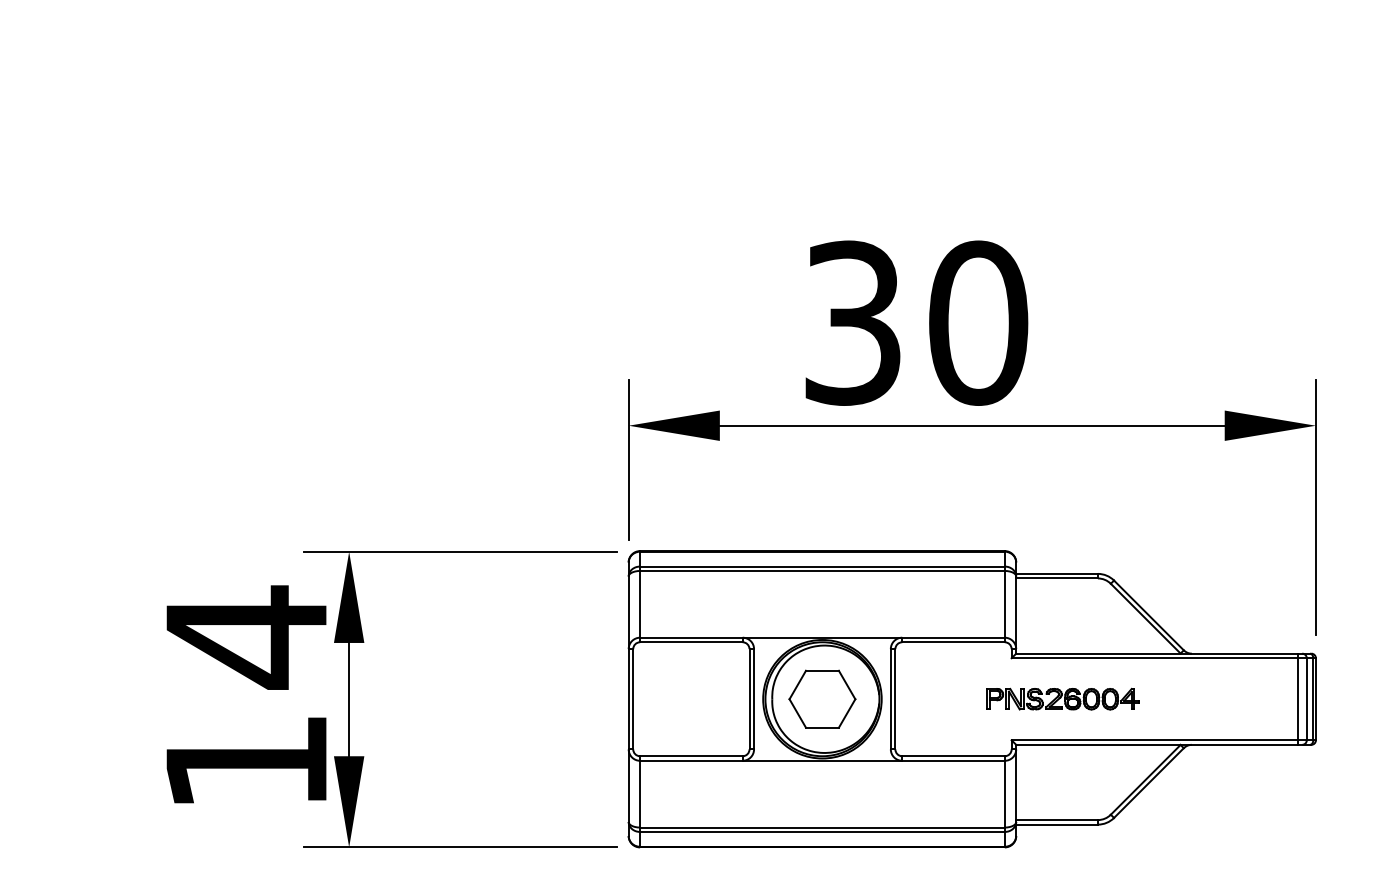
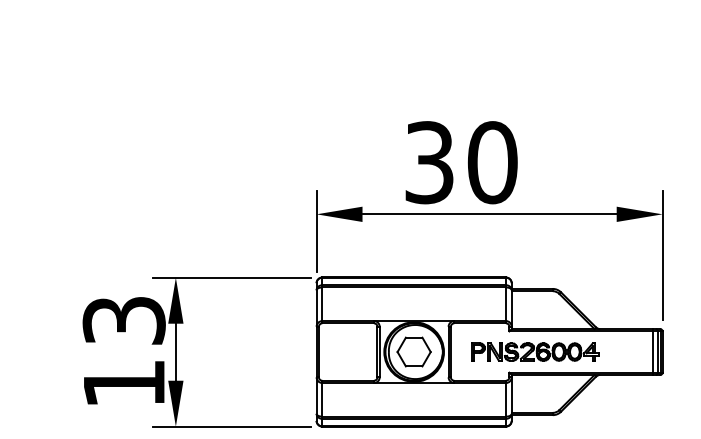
text: (245, 636) -> (123, 320), 14 -> 13
part: (1063, 698) -> (535, 351), size x1.67

